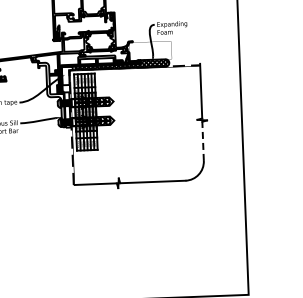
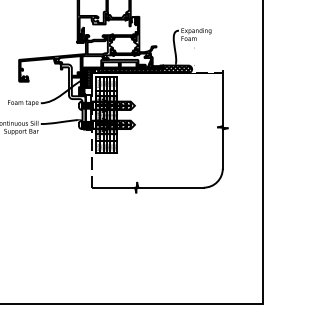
hatch: (67, 75) -> (89, 78), added
line: (202, 141) -> (222, 149), dashed -> solid

